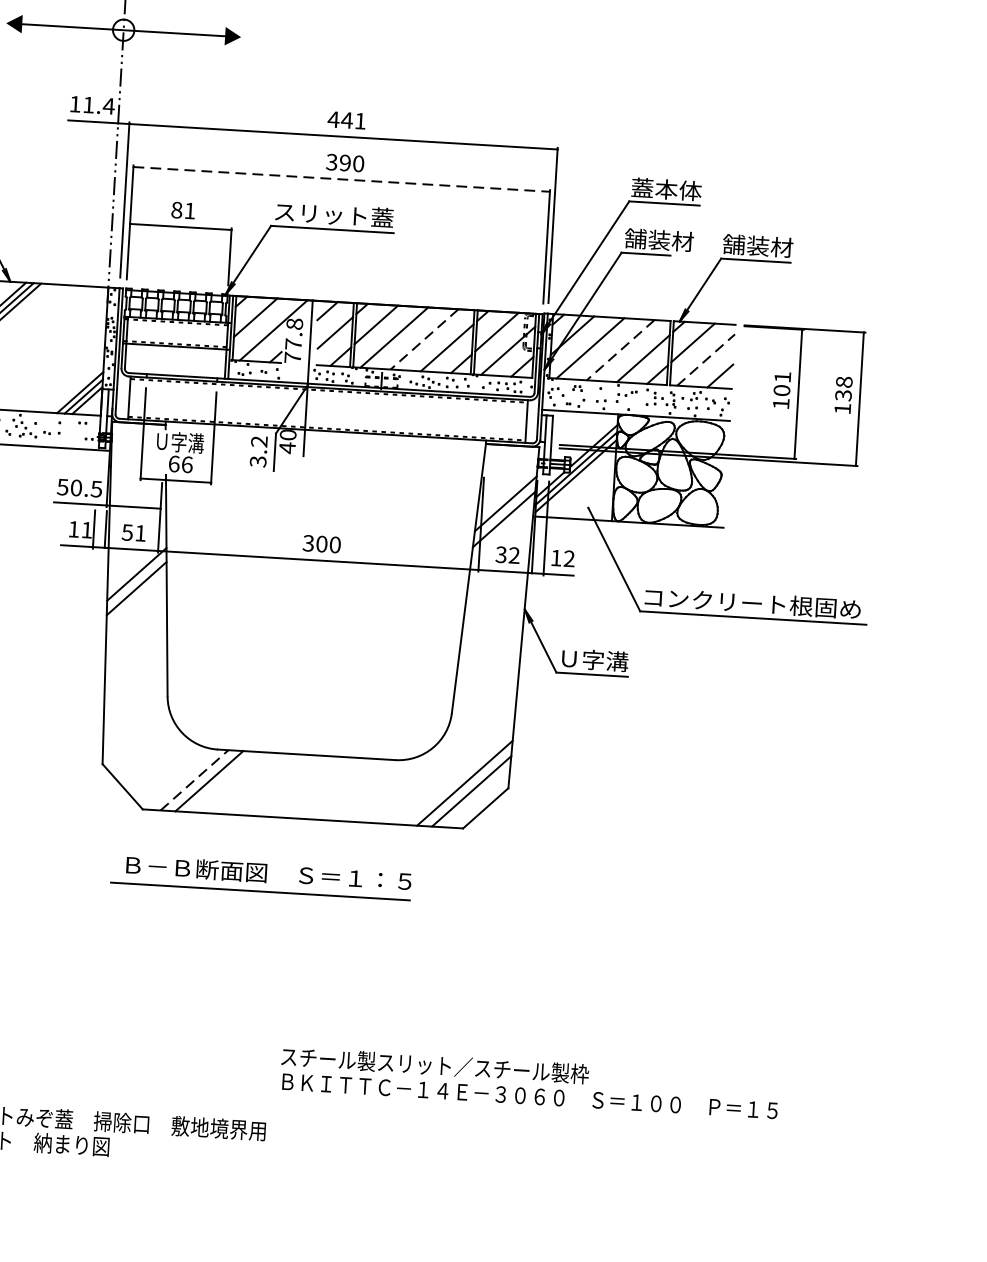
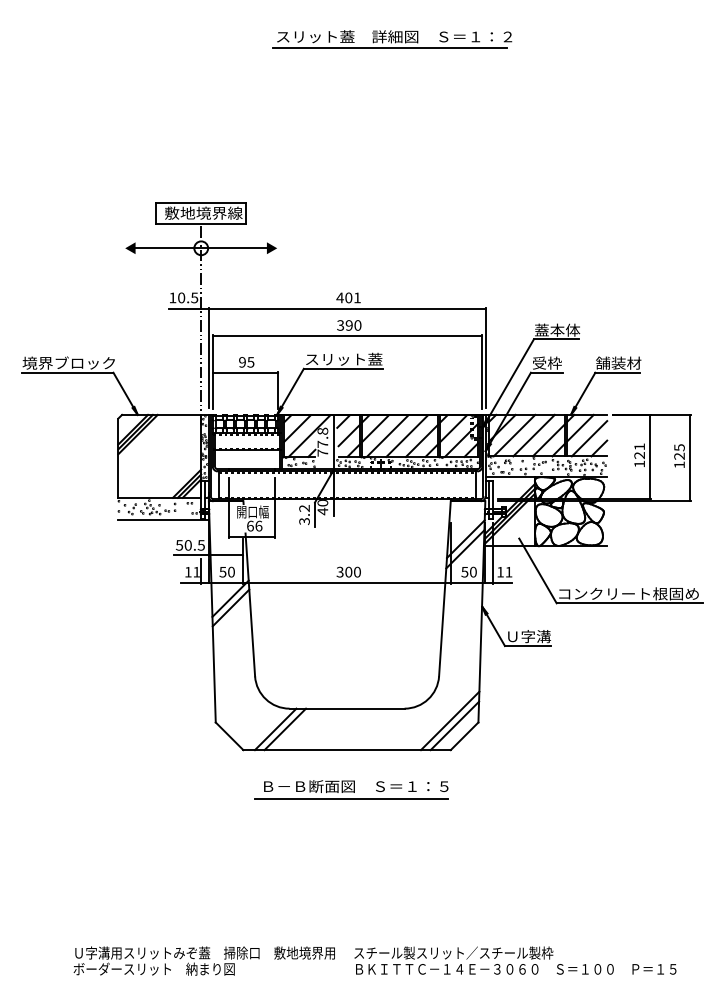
text: (99, 105) -> (188, 297), 11.4 -> 10.5
text: (346, 119) -> (348, 297), 441 -> 401
line: (341, 179) -> (347, 336), dashed -> solid
text: (183, 210) -> (246, 362), 81 -> 95
text: (658, 239) -> (554, 362), 舗装材 -> 受枠
line: (423, 339) -> (406, 436), dashed -> solid
line: (619, 349) -> (533, 435), dashed -> solid
line: (706, 359) -> (589, 438), dashed -> solid
text: (843, 388) -> (679, 451), 138 -> 125
text: (781, 390) -> (639, 455), 101 -> 121
text: (178, 441) -> (252, 511), Ｕ字溝 -> 開口幅
text: (140, 532) -> (231, 571), 51 -> 50
text: (508, 554) -> (469, 571), 32 -> 50
text: (568, 557) -> (508, 571), 12 -> 11
line: (195, 780) -> (276, 729), dashed -> solid
part: (261, 877) -> (351, 789), moved
text: (529, 1082) -> (515, 960), moved

